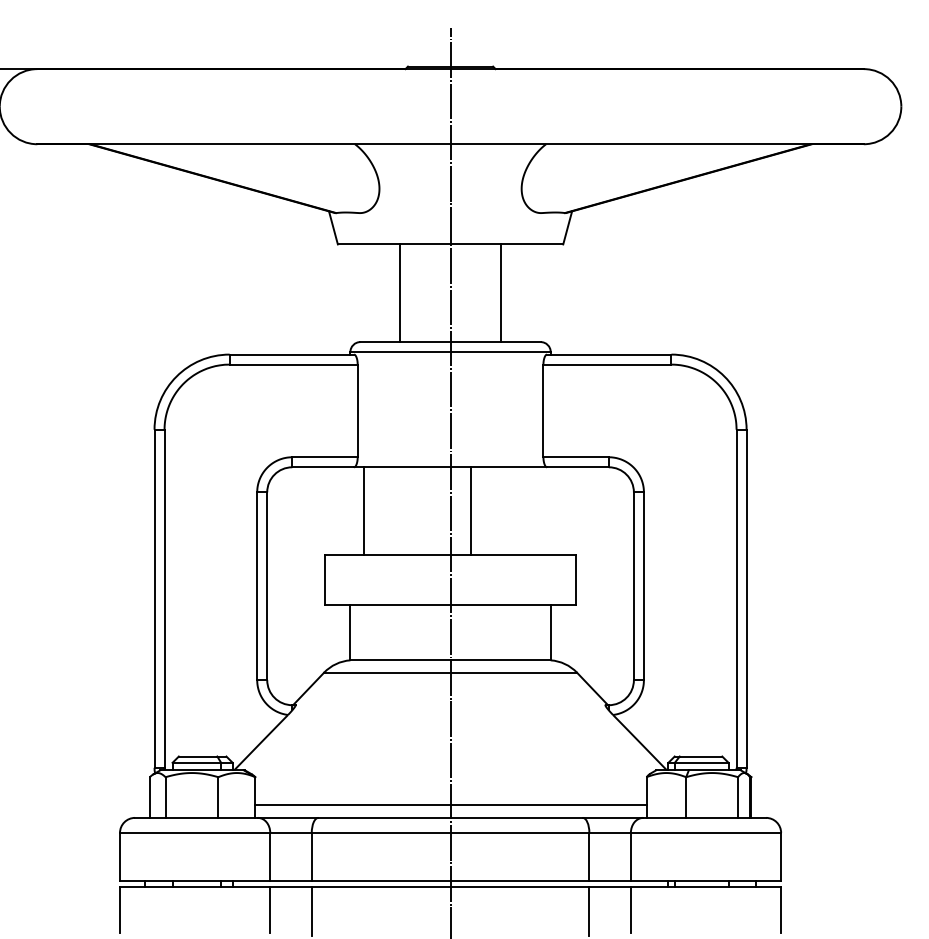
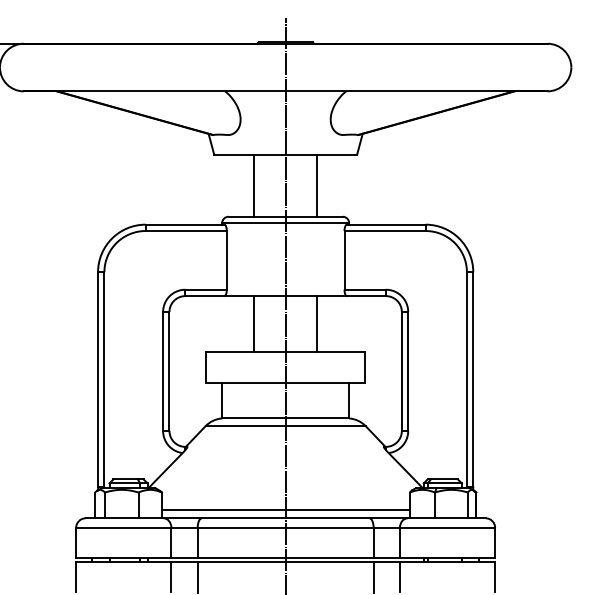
line: (363, 510) -> (253, 323), moved
line: (470, 510) -> (317, 323), moved

